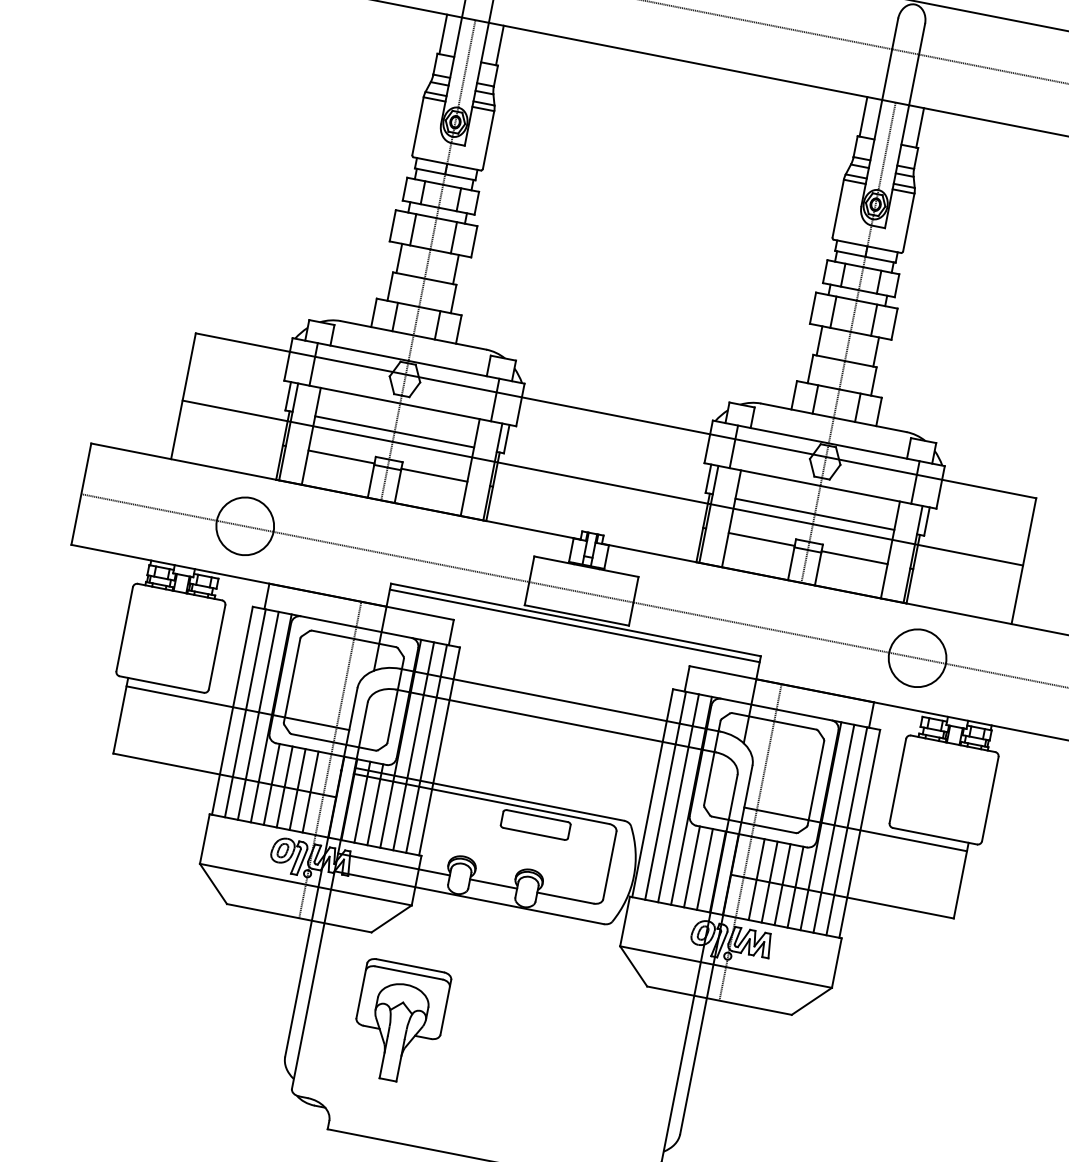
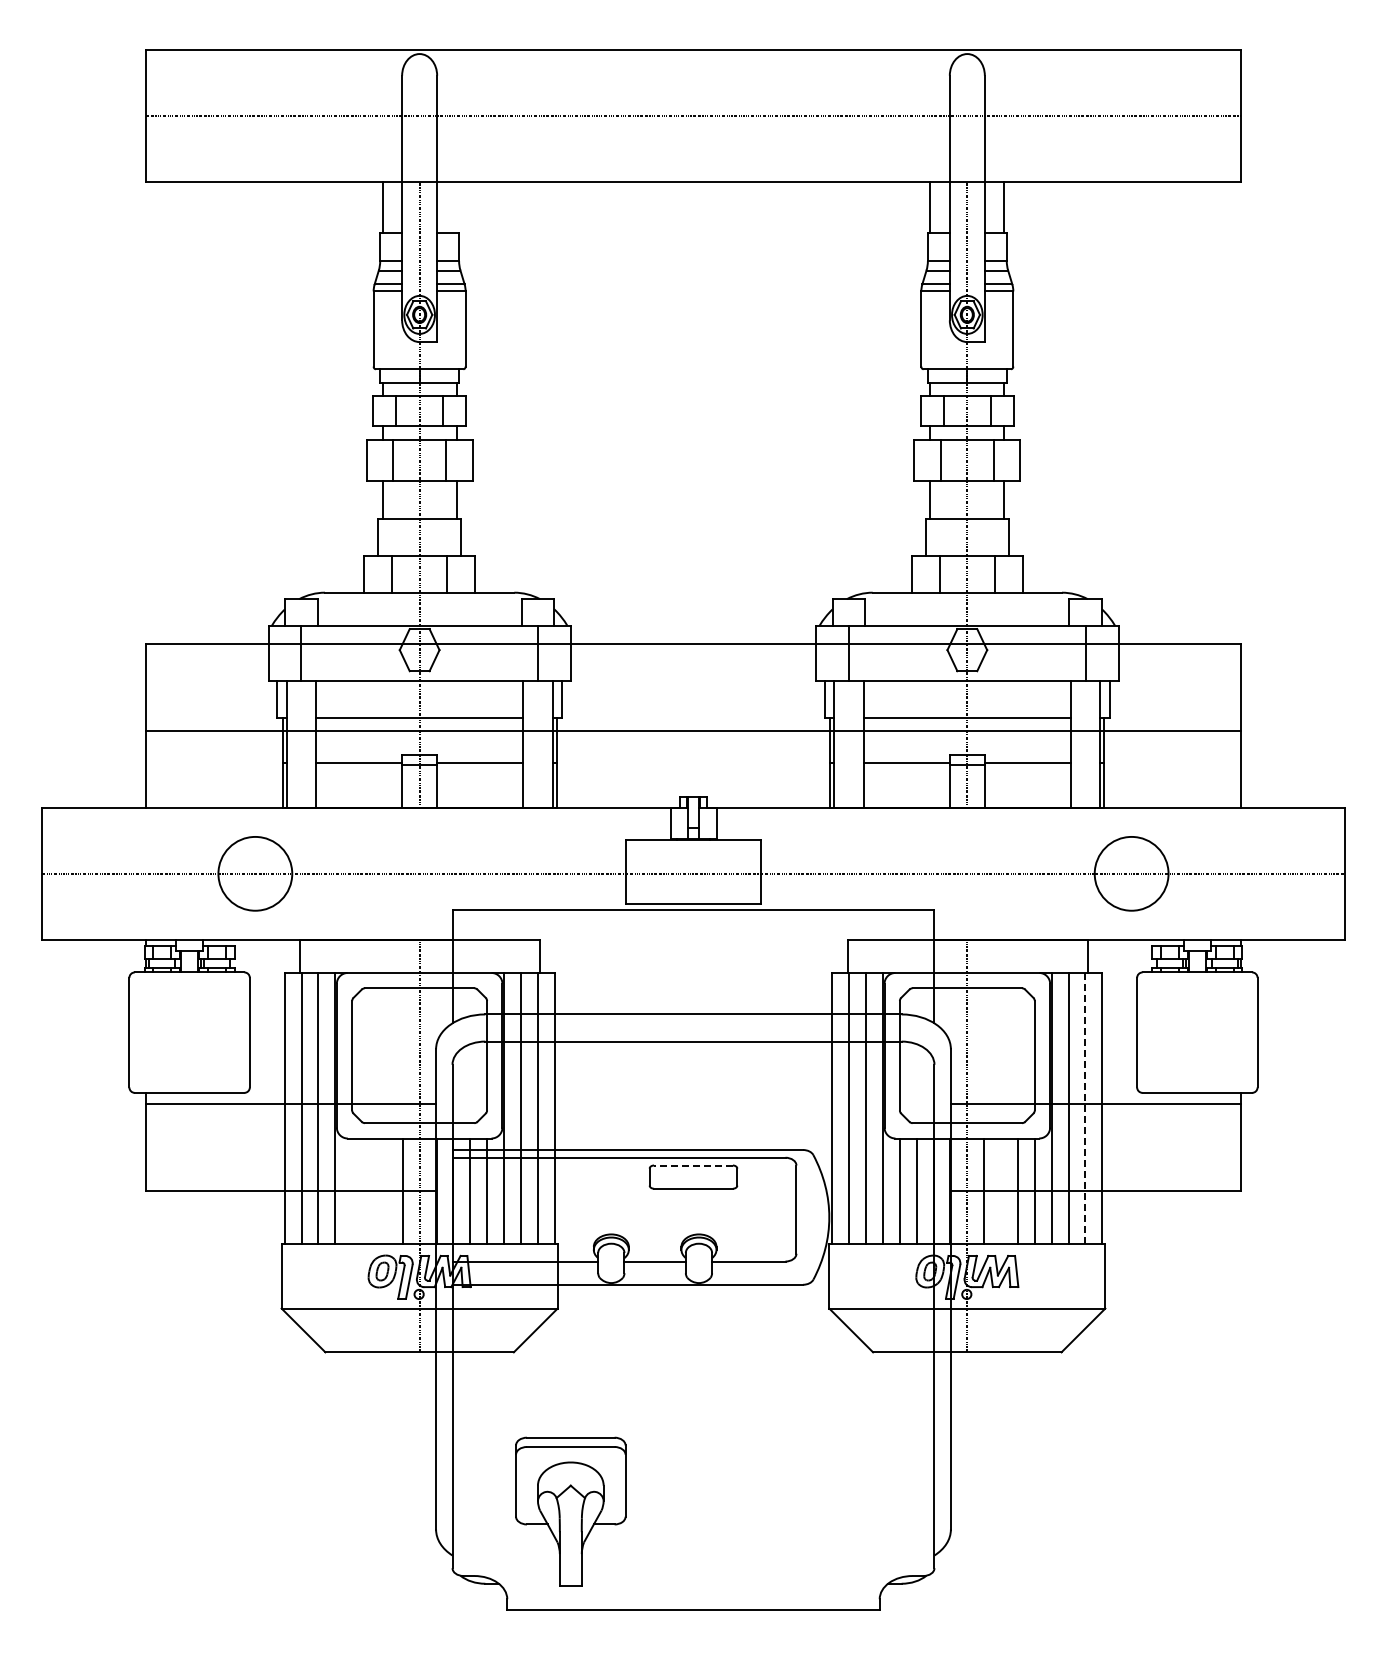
line: (499, 45) -> (456, 207), removed
line: (574, 625) -> (693, 917), removed
line: (272, 783) -> (352, 1190), removed
line: (285, 786) -> (369, 1190), removed
line: (297, 788) -> (385, 1190), removed
line: (537, 816) -> (693, 1165), solid -> dashed
line: (846, 831) -> (1085, 1108), solid -> dashed
line: (770, 881) -> (1001, 1190), removed
part: (399, 1022) -> (570, 1511), moved

